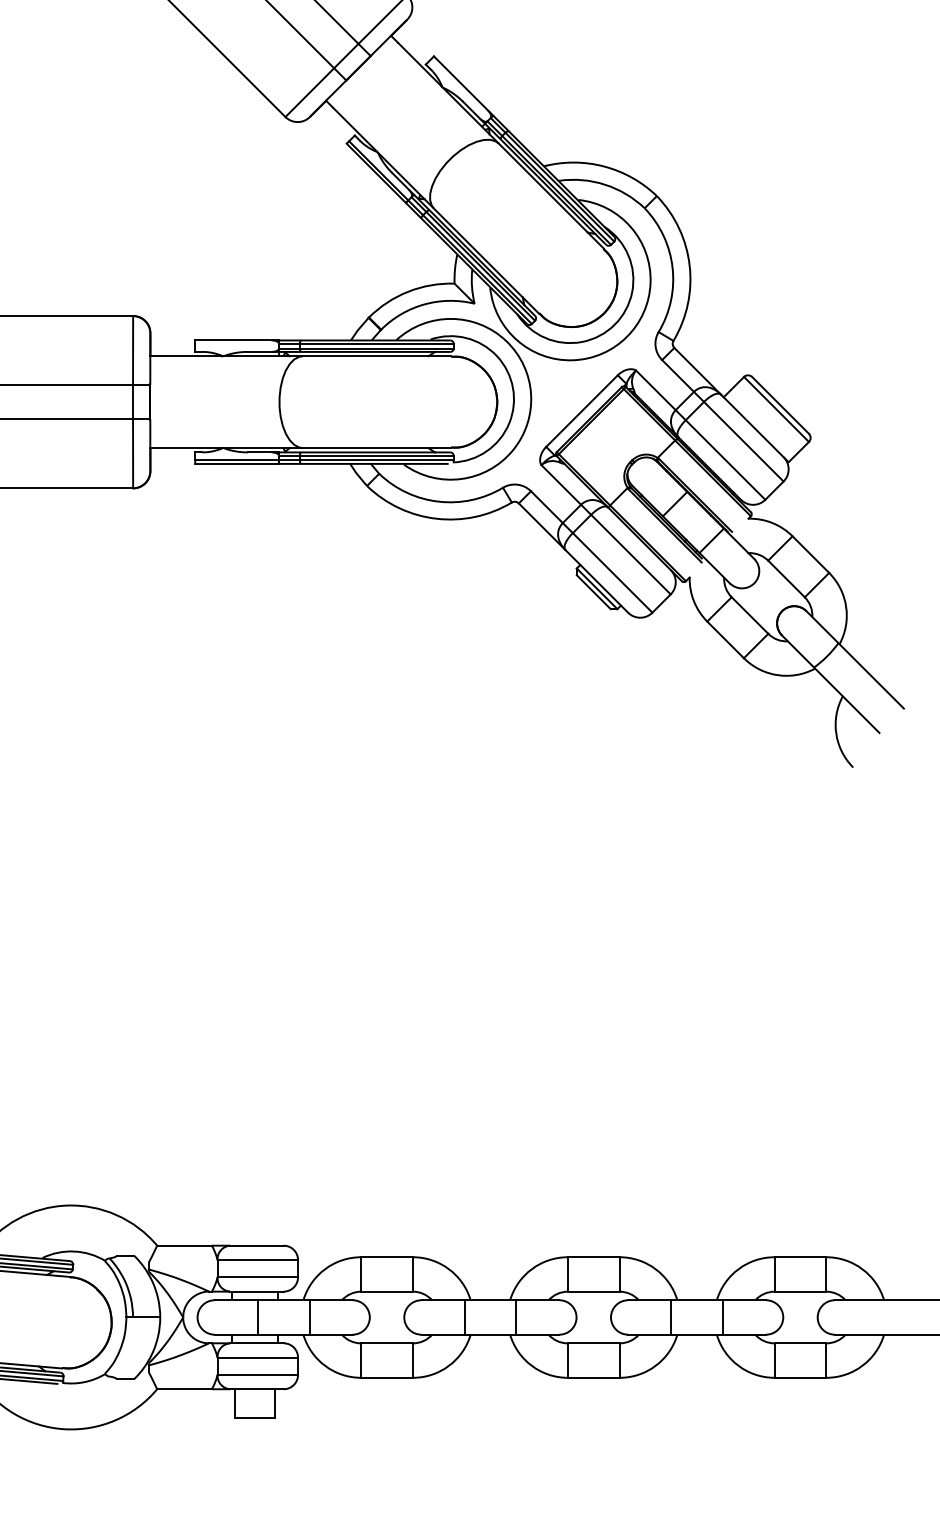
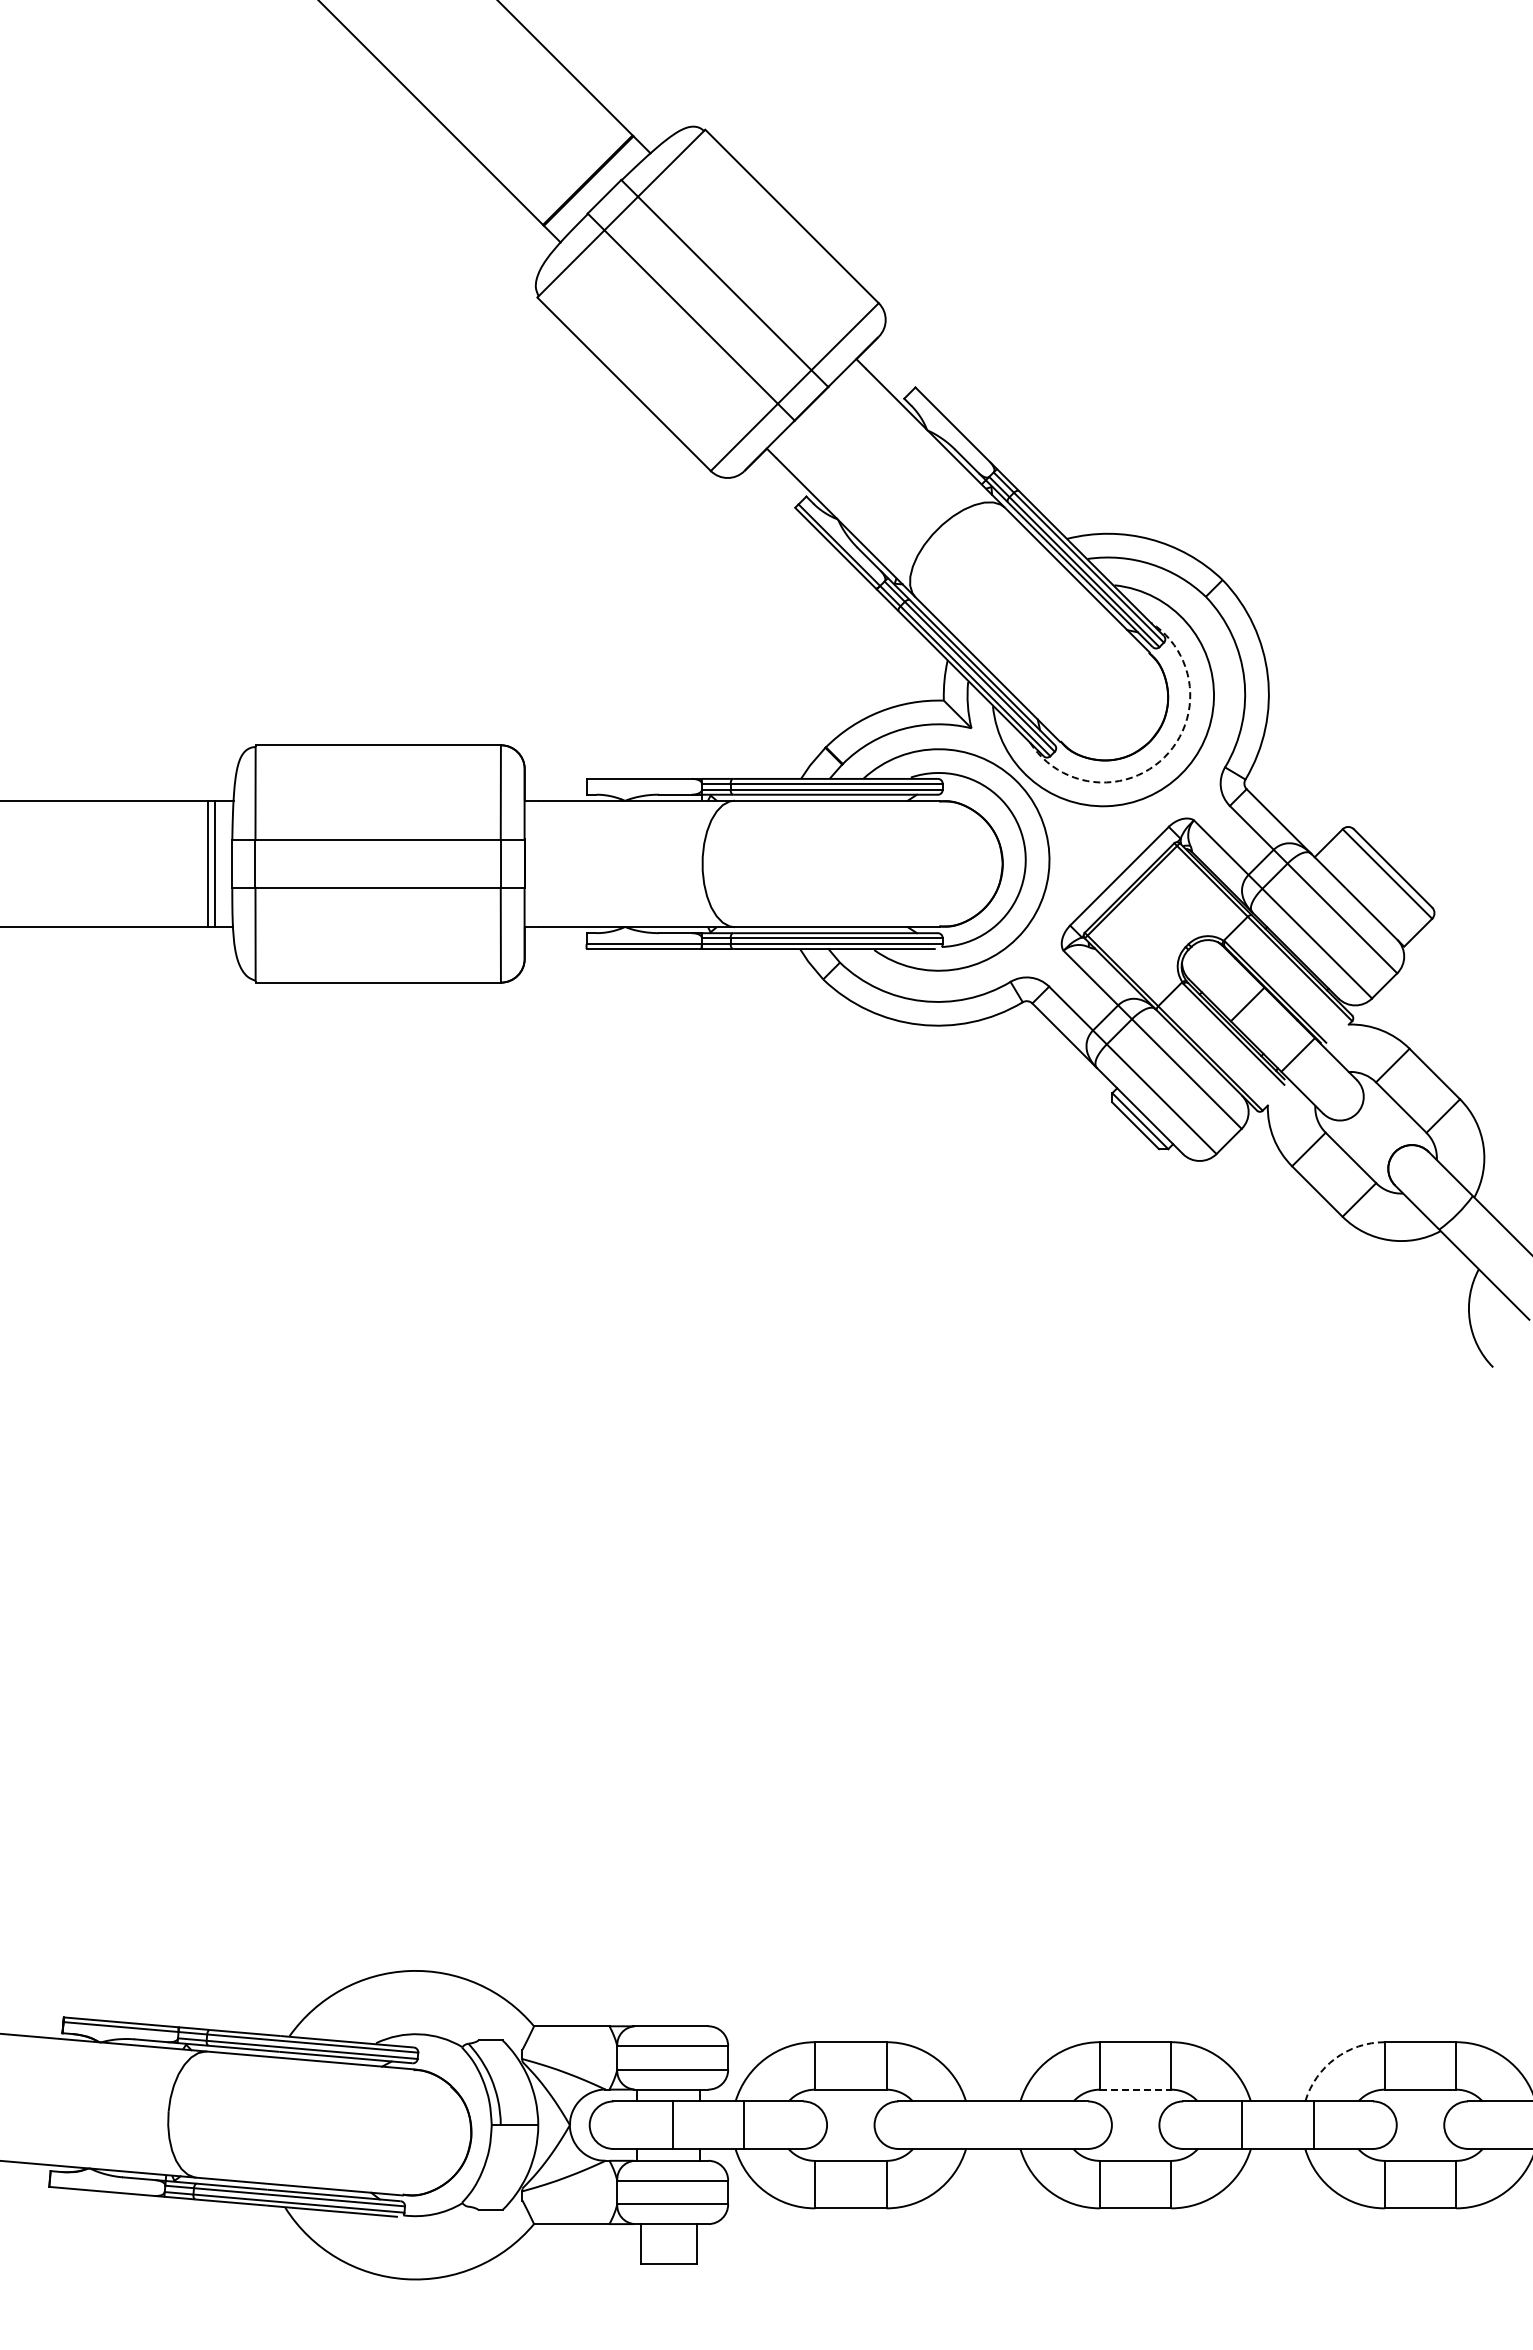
arc: (614, 324) -> (1164, 757), solid -> dashed
arc: (738, 1269) -> (1335, 2058), solid -> dashed
line: (593, 1291) -> (1135, 2089), solid -> dashed
line: (464, 1316) -> (957, 2124), removed
line: (516, 1316) -> (1028, 2124), removed

